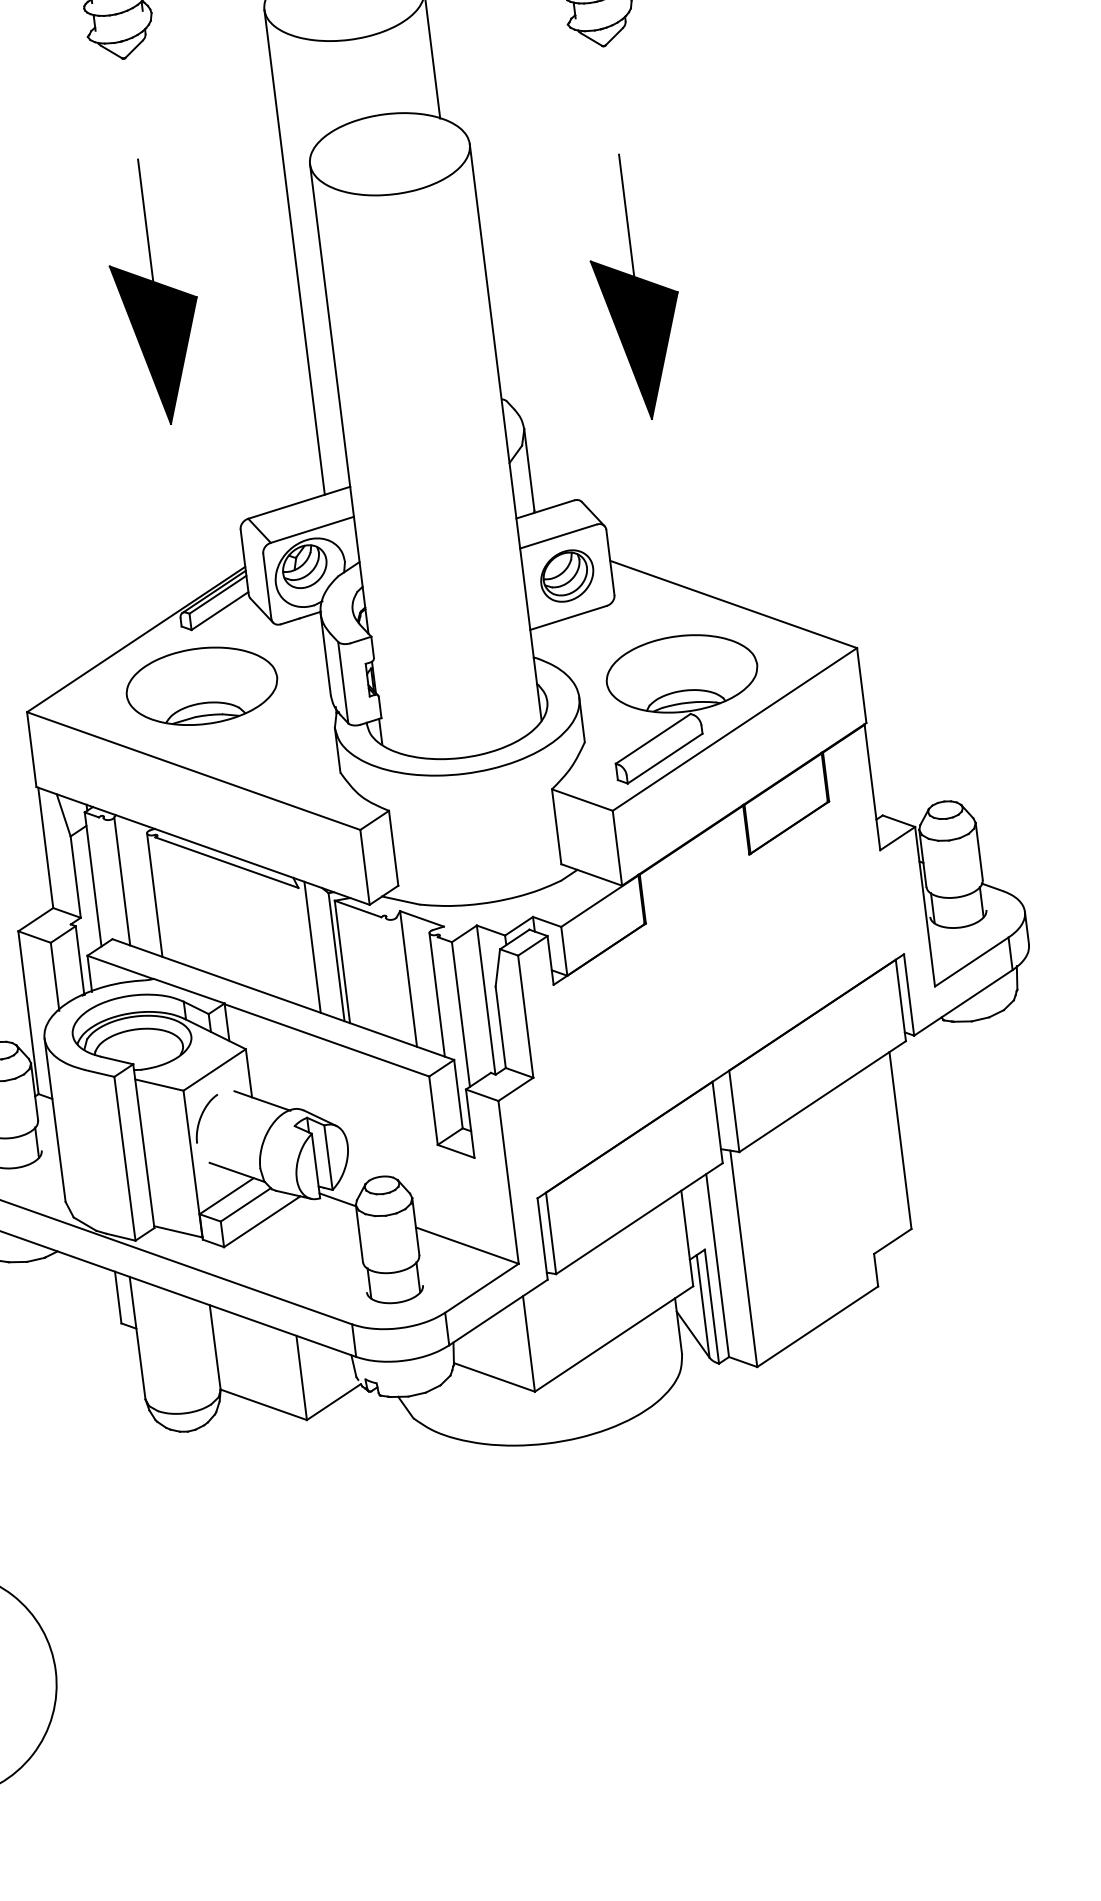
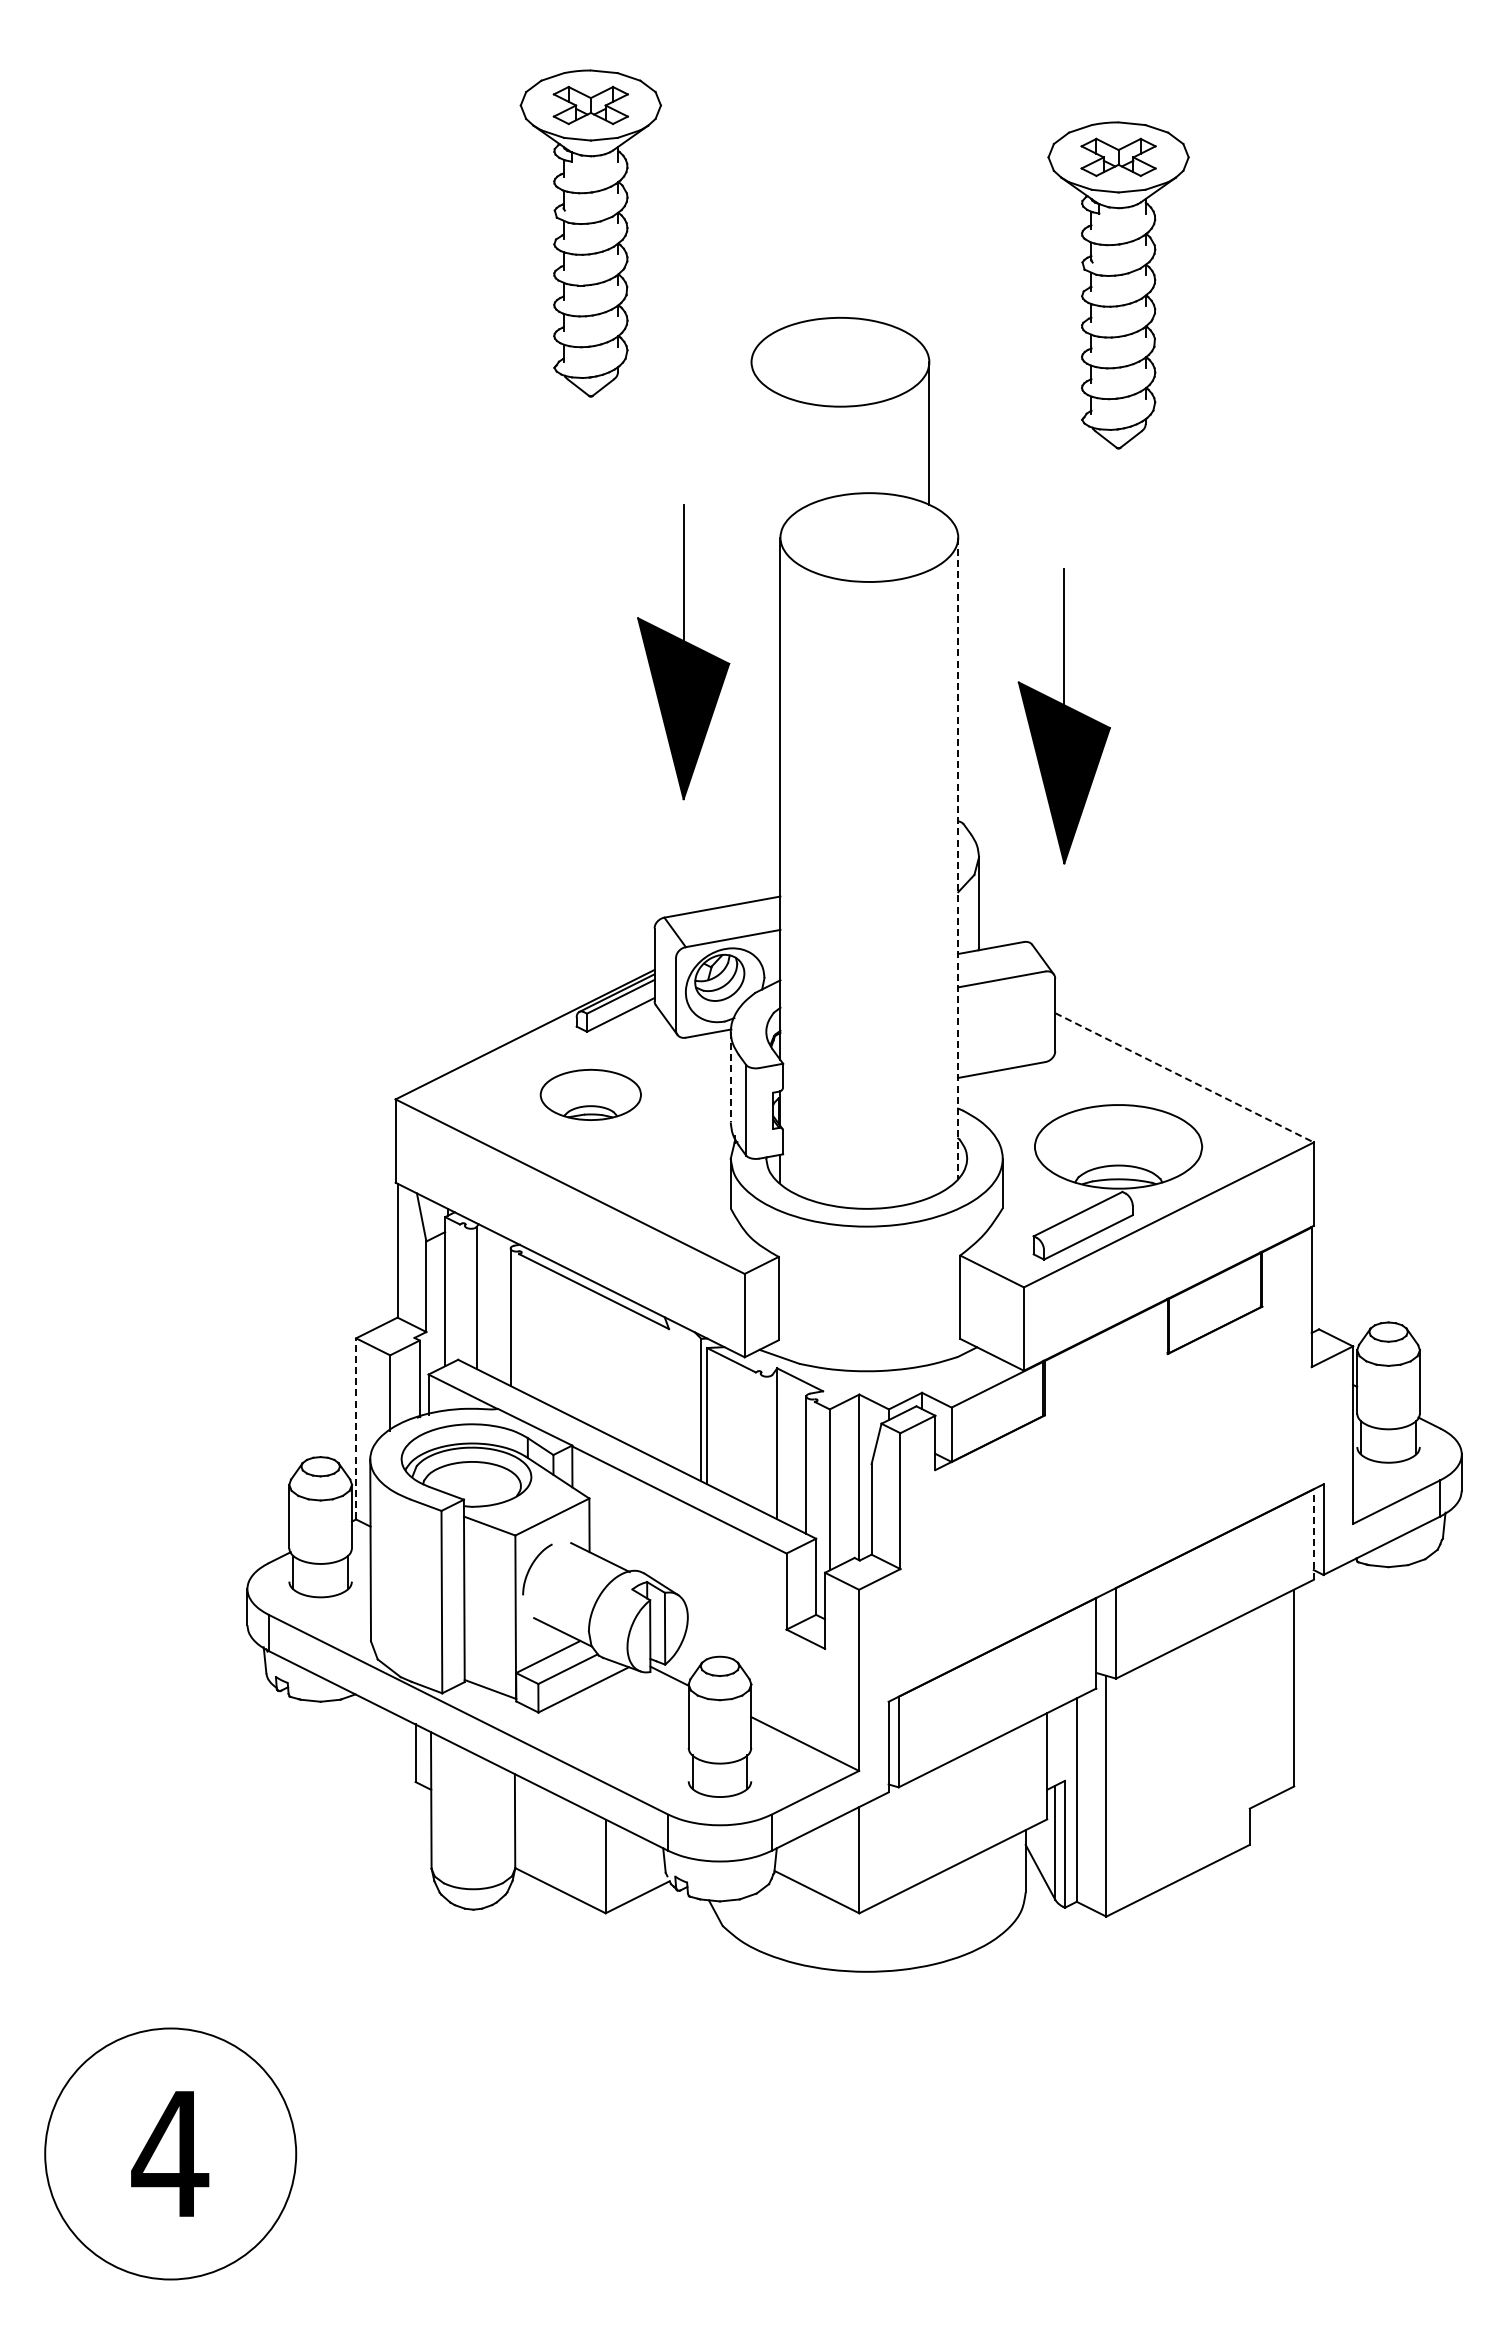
line: (294, 251) -> (751, 631), removed
part: (634, 287) -> (1063, 716), moved
part: (154, 292) -> (683, 652), moved
line: (505, 432) -> (958, 858), solid -> dashed
part: (566, 575) -> (1005, 1023), removed
line: (733, 604) -> (1184, 1077), solid -> dashed
line: (325, 655) -> (730, 1077), solid -> dashed
part: (201, 685) -> (590, 1094), size x0.6
line: (312, 946) -> (676, 1395), removed
line: (900, 1000) -> (1313, 1534), solid -> dashed
line: (28, 1012) -> (356, 1428), solid -> dashed

